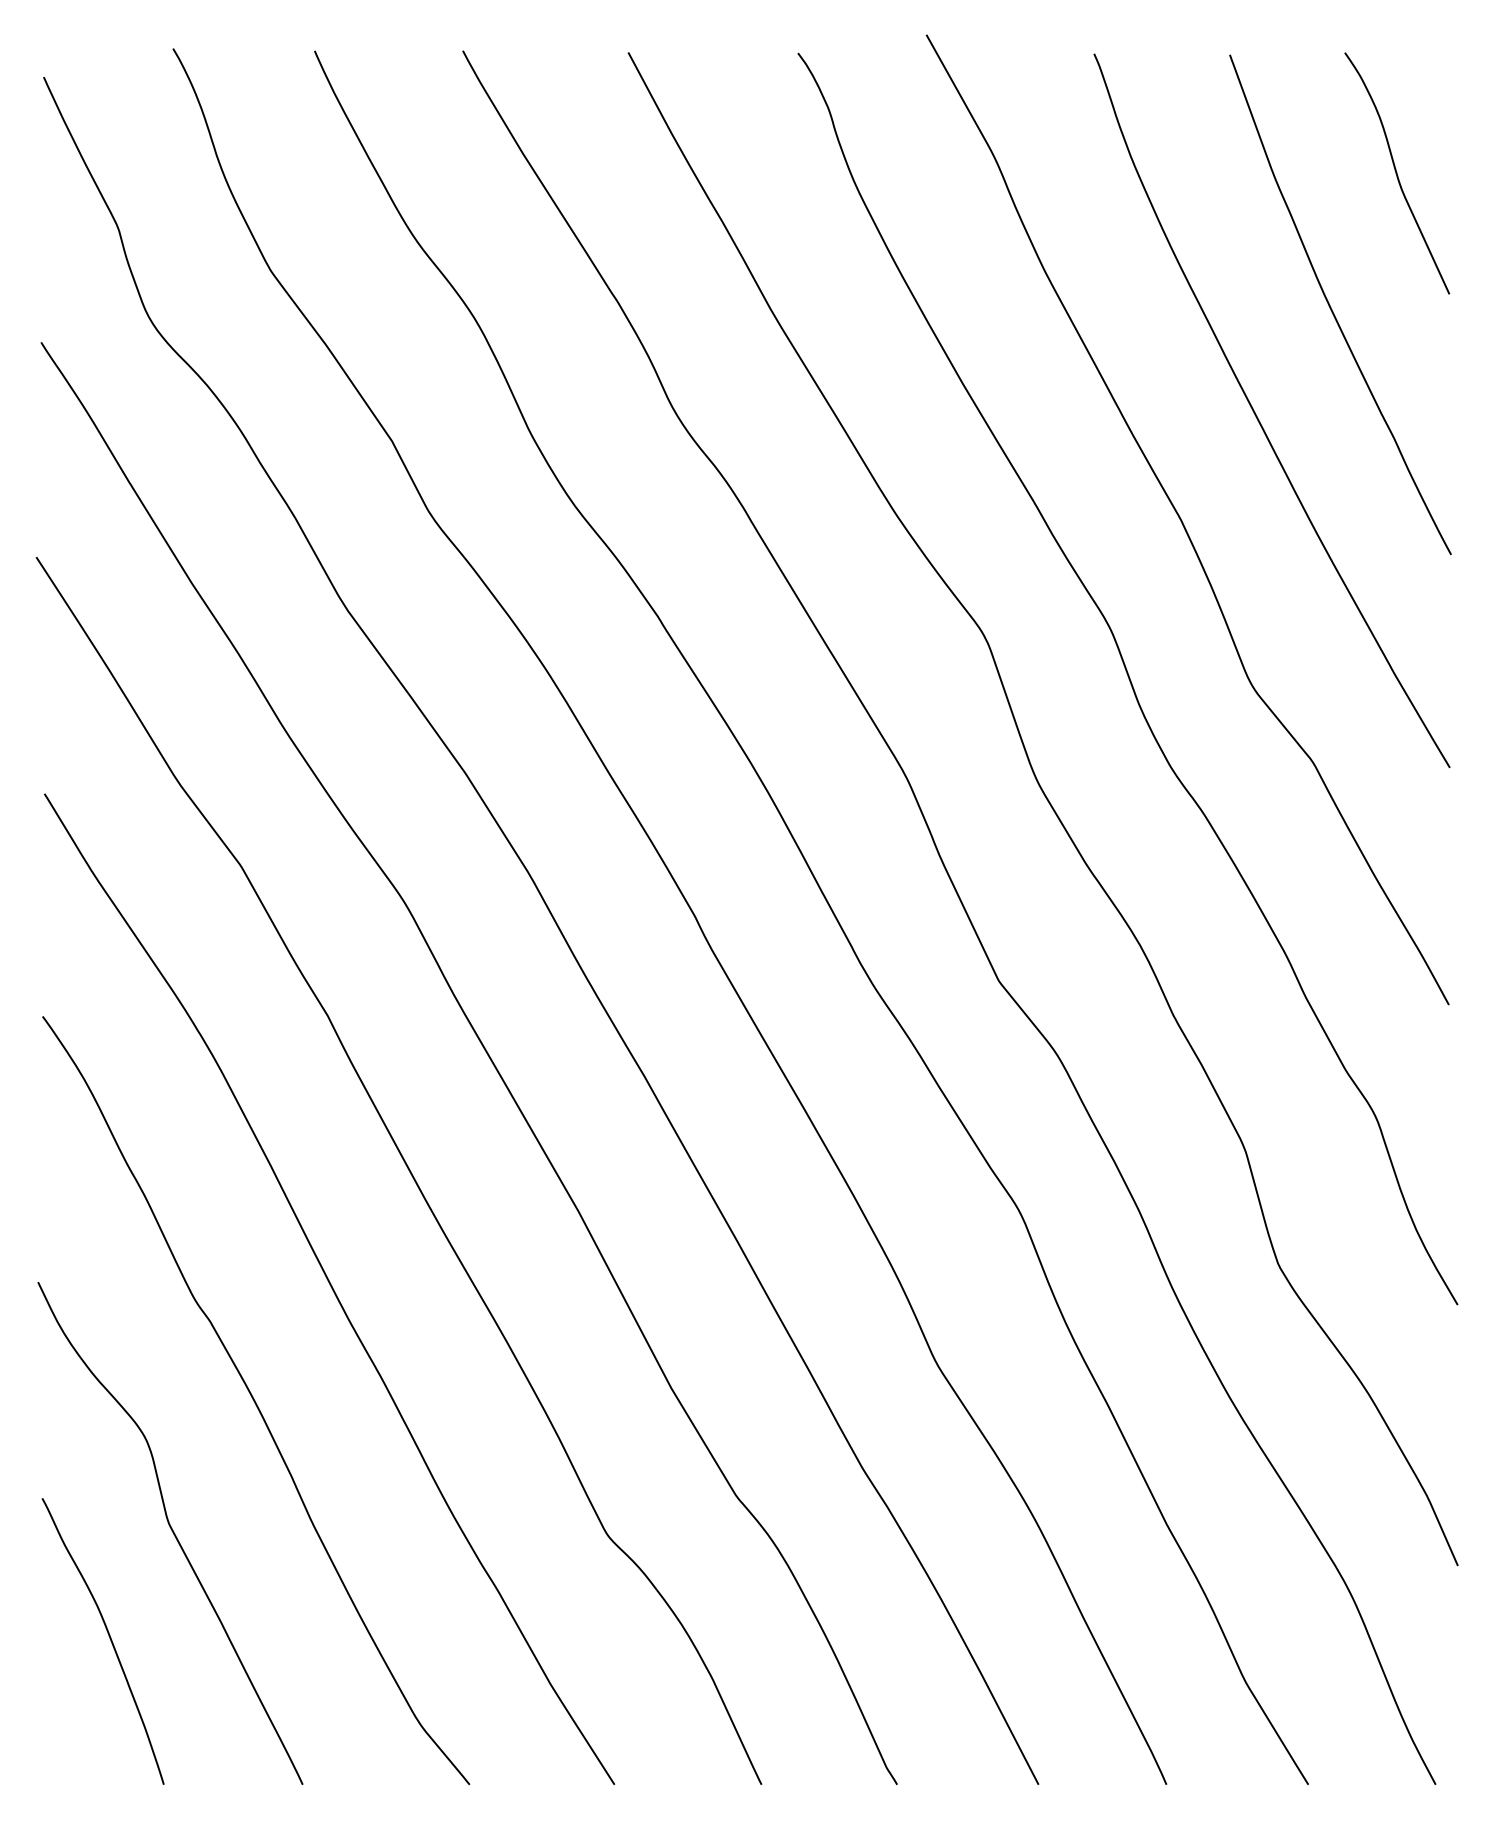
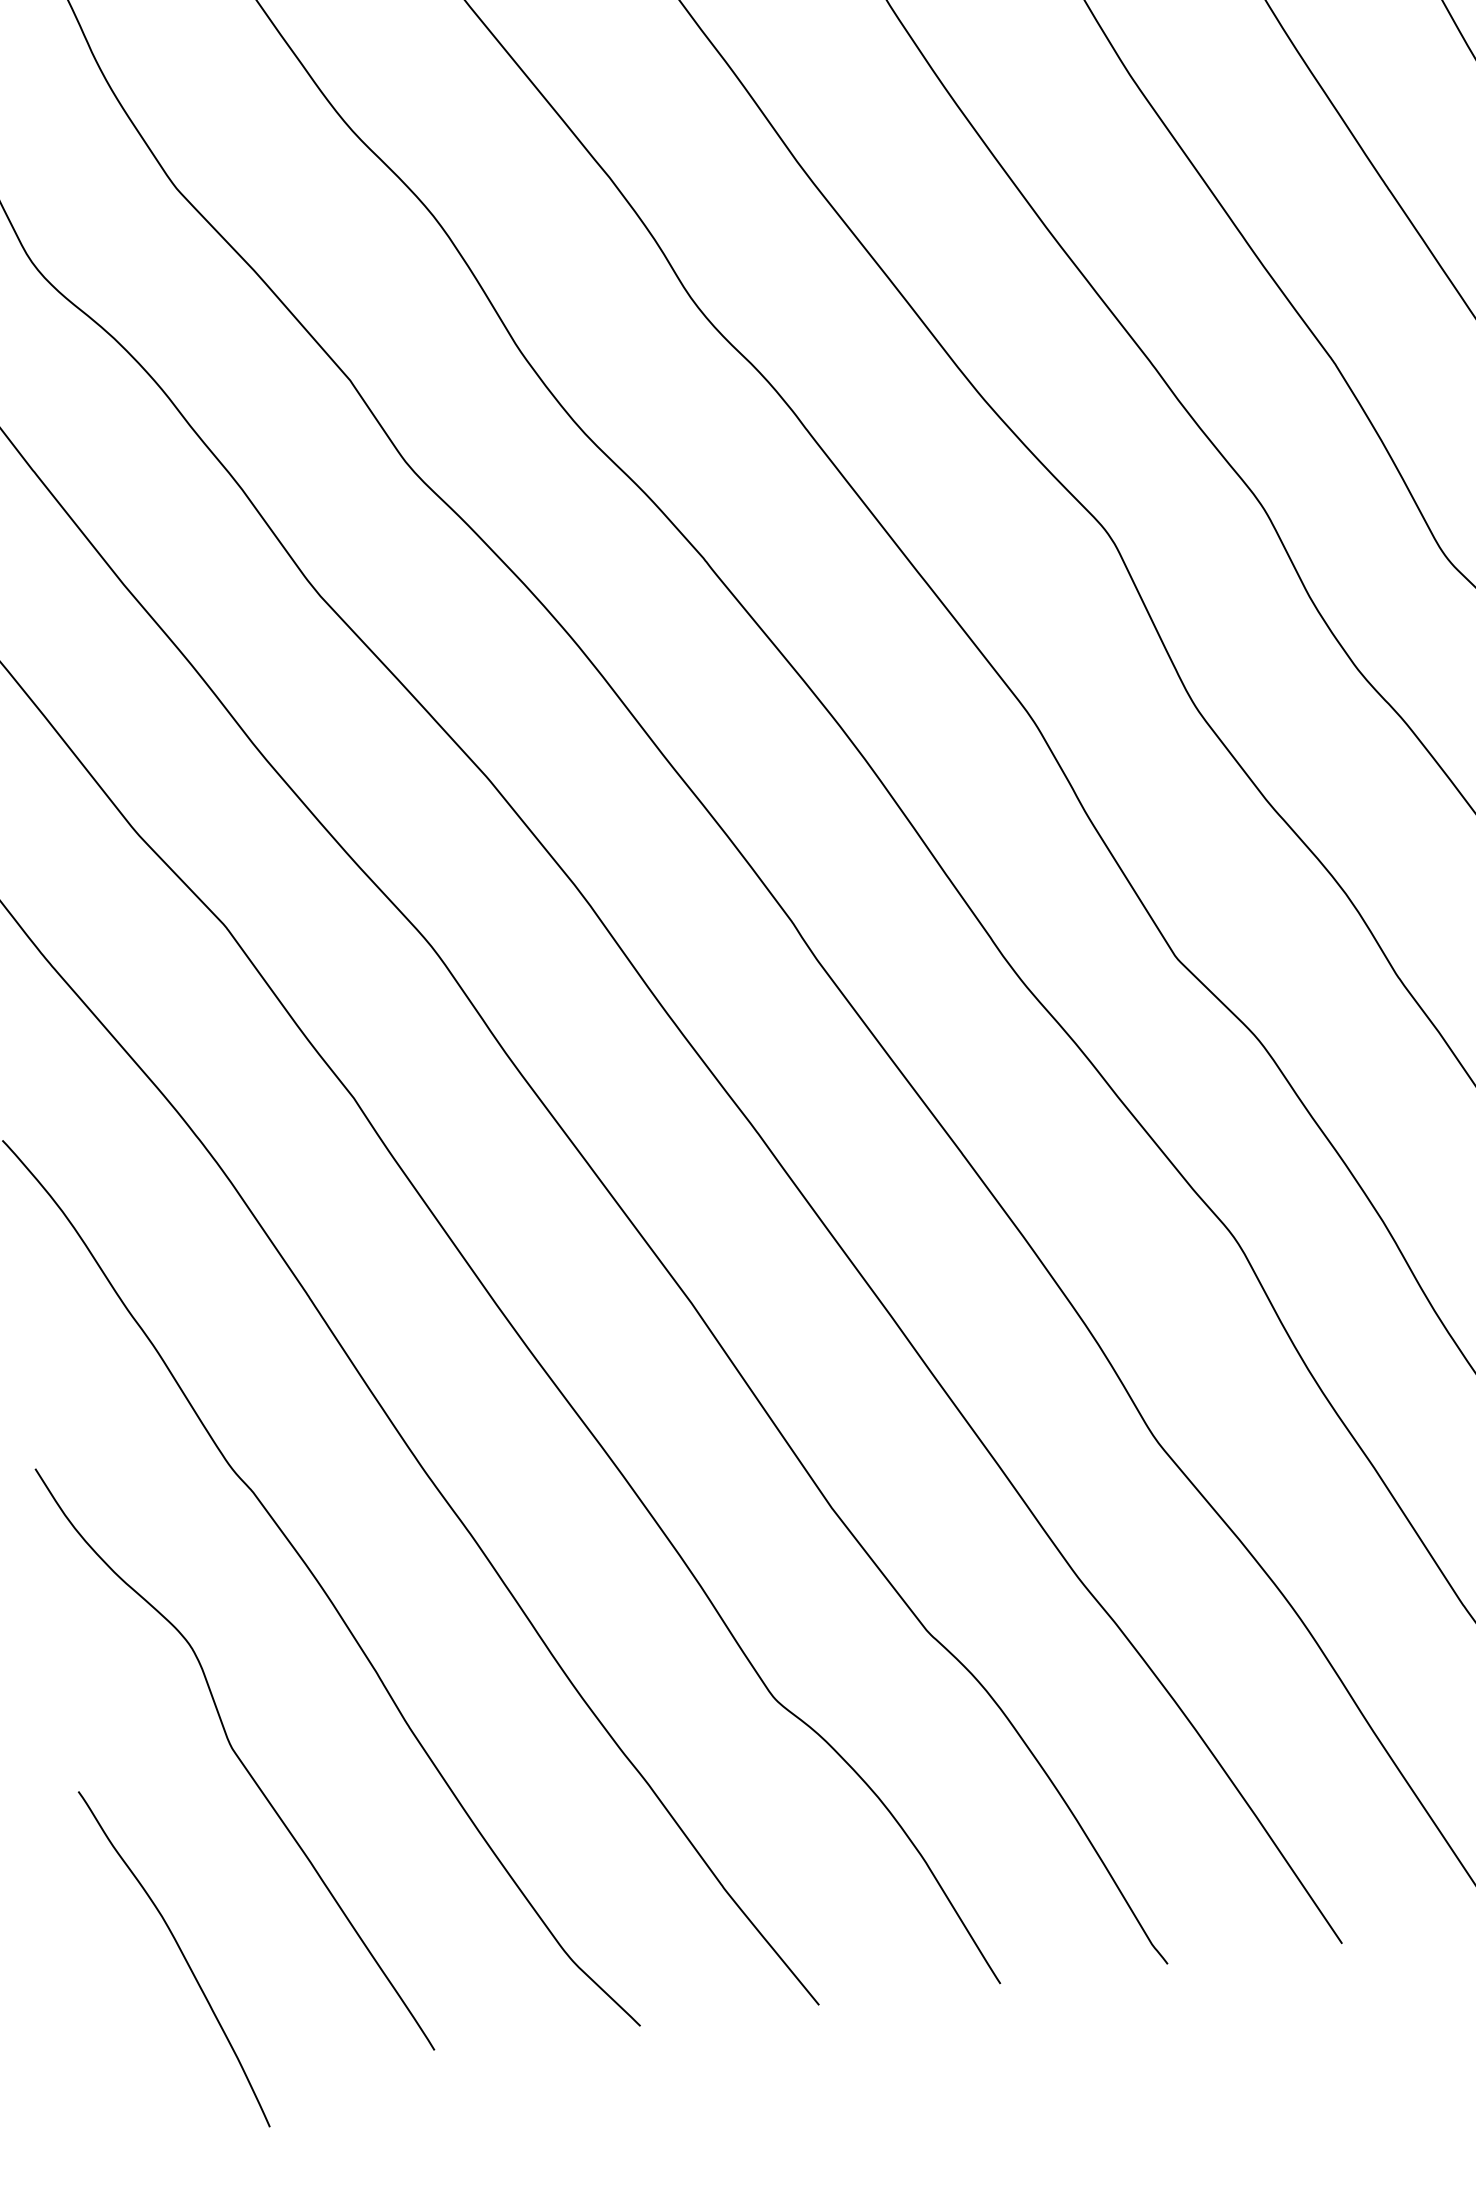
curve: (109, 1638) -> (181, 1954), moved

